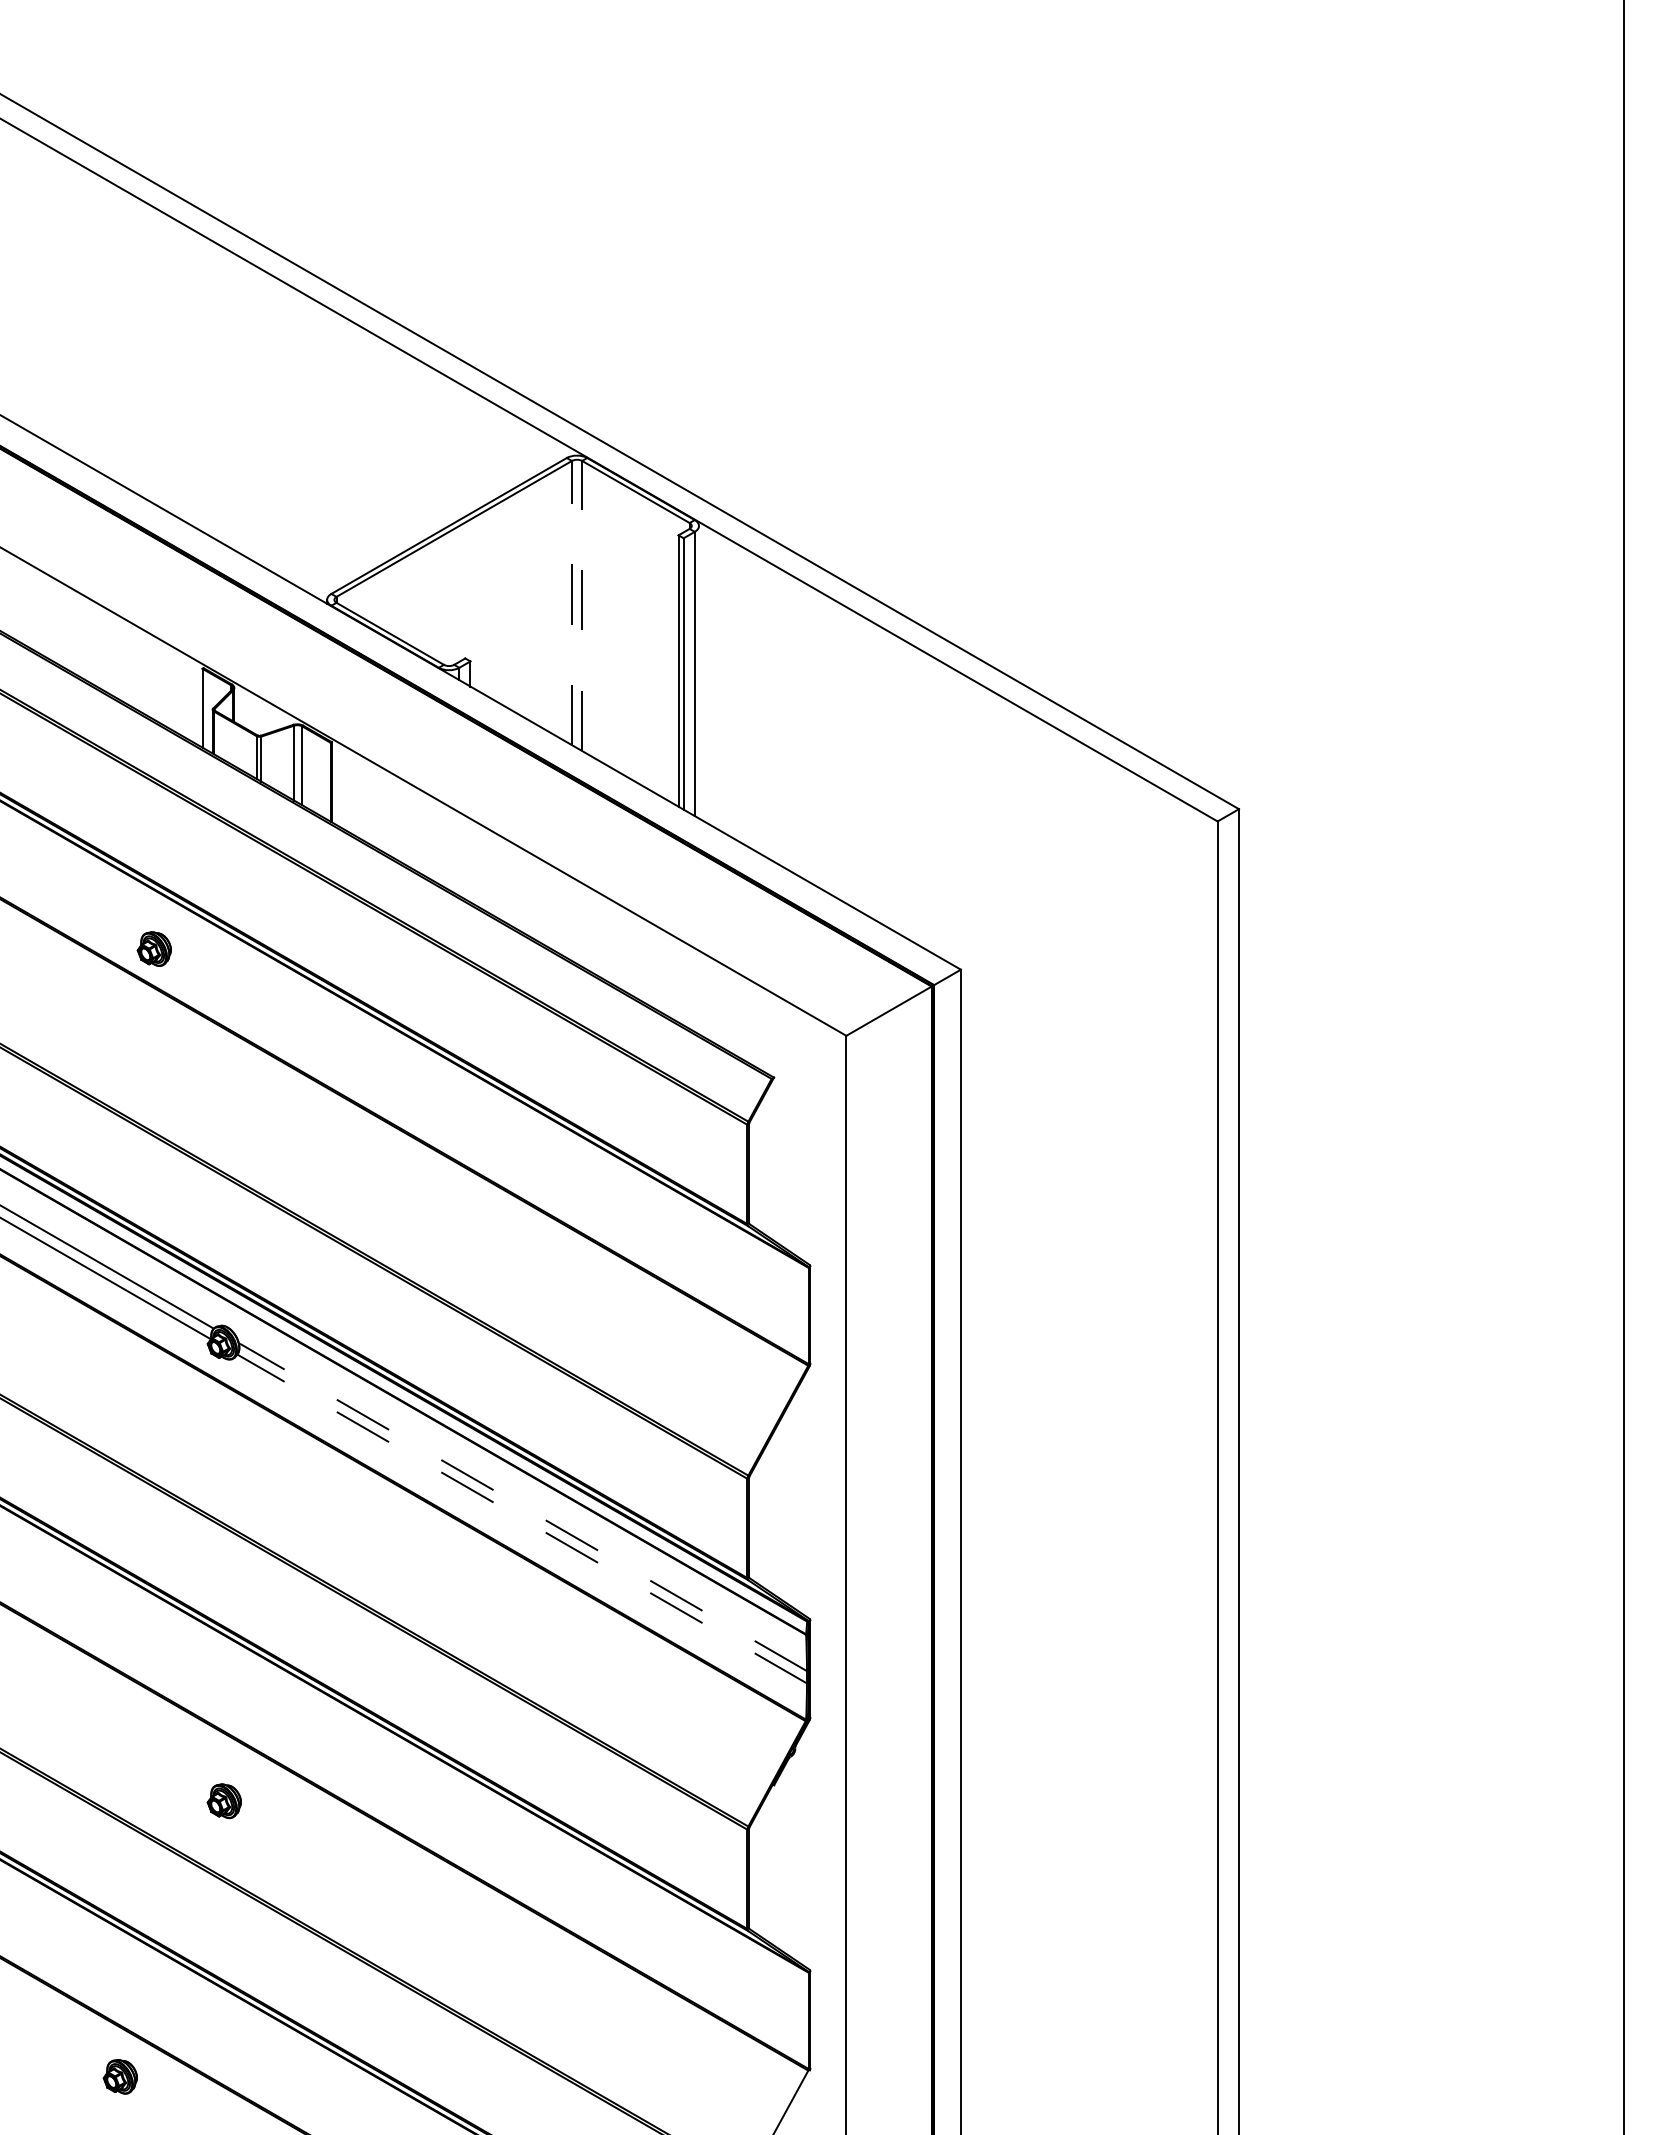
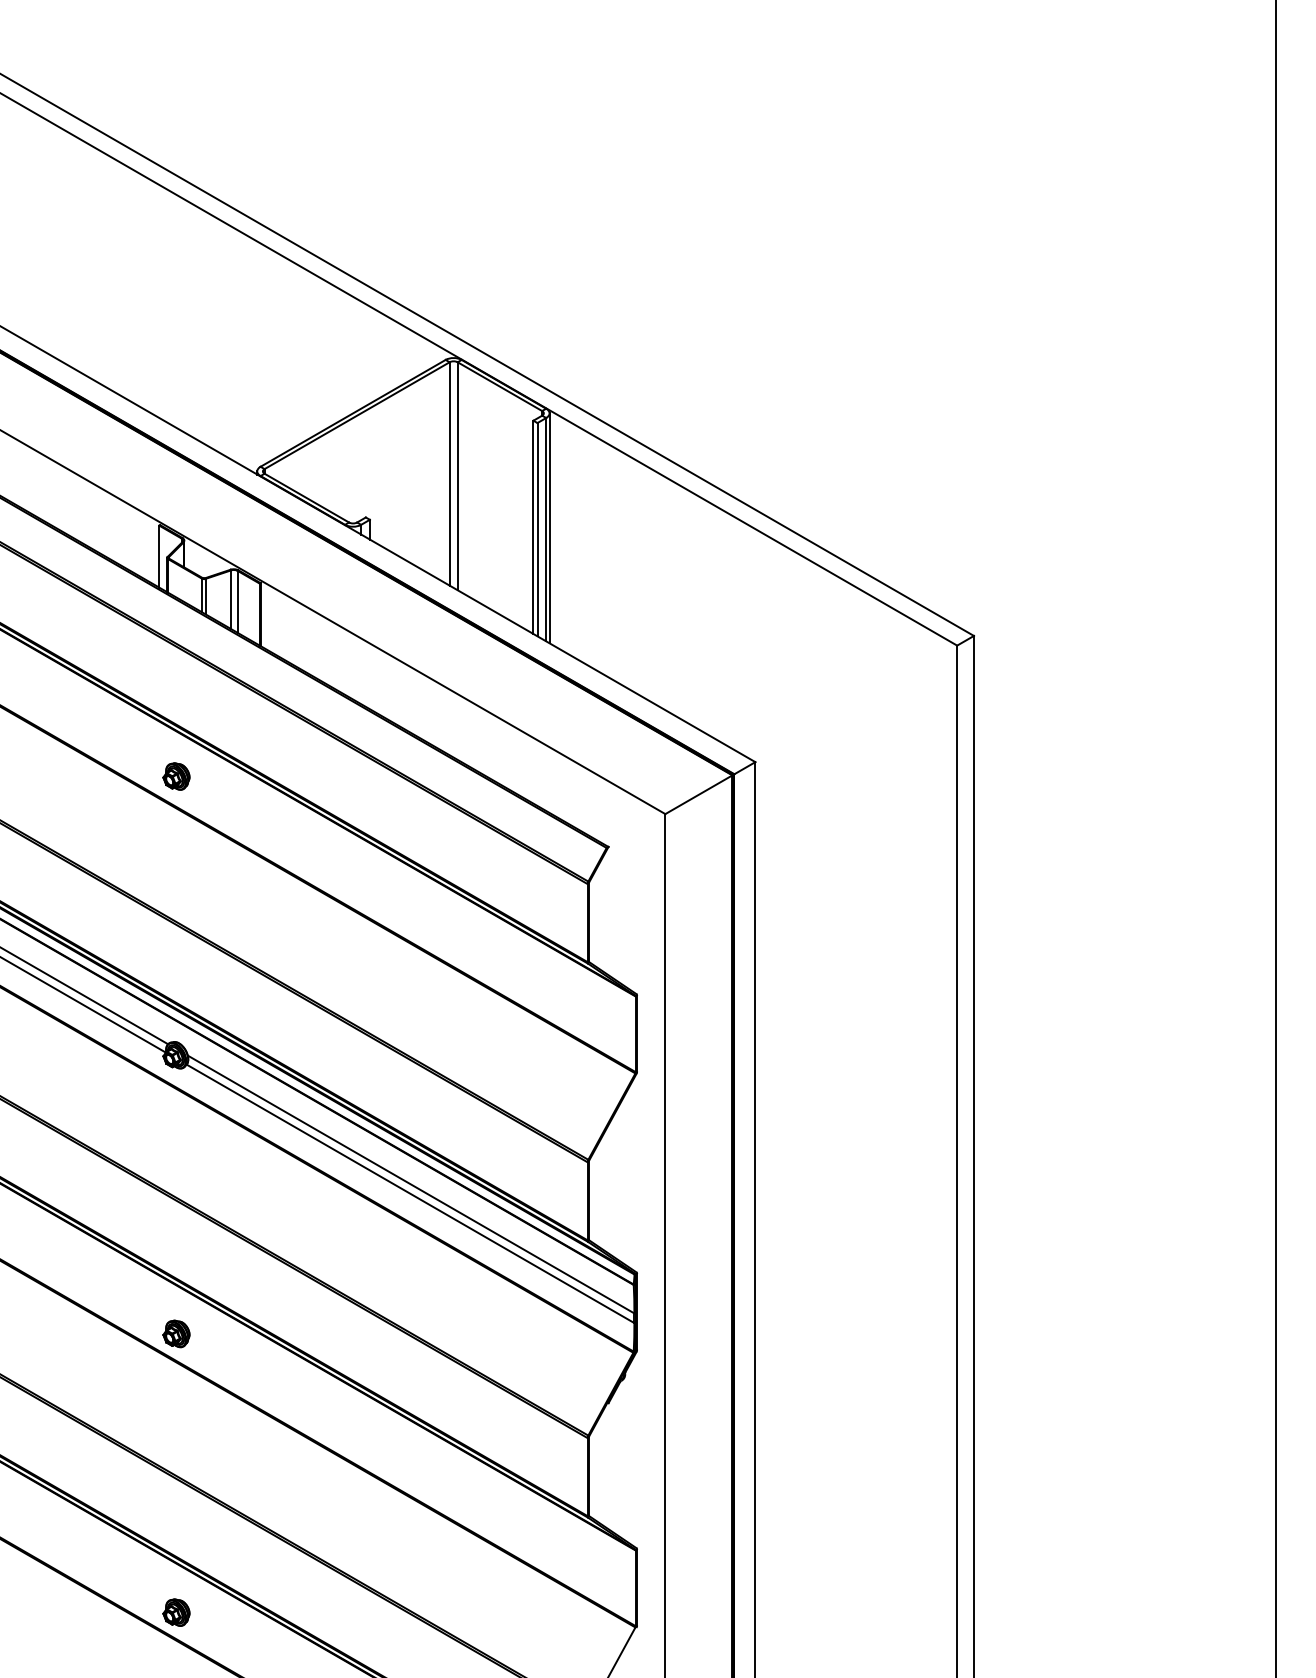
line: (571, 602) -> (449, 473), dashed -> solid
line: (582, 605) -> (457, 475), dashed -> solid
line: (699, 671) -> (549, 527), added
part: (153, 948) -> (175, 776), moved
line: (523, 1507) -> (411, 1184), dashed -> solid
line: (522, 1518) -> (410, 1193), dashed -> solid
part: (223, 1801) -> (175, 1334), moved
part: (119, 2076) -> (175, 1612), moved

